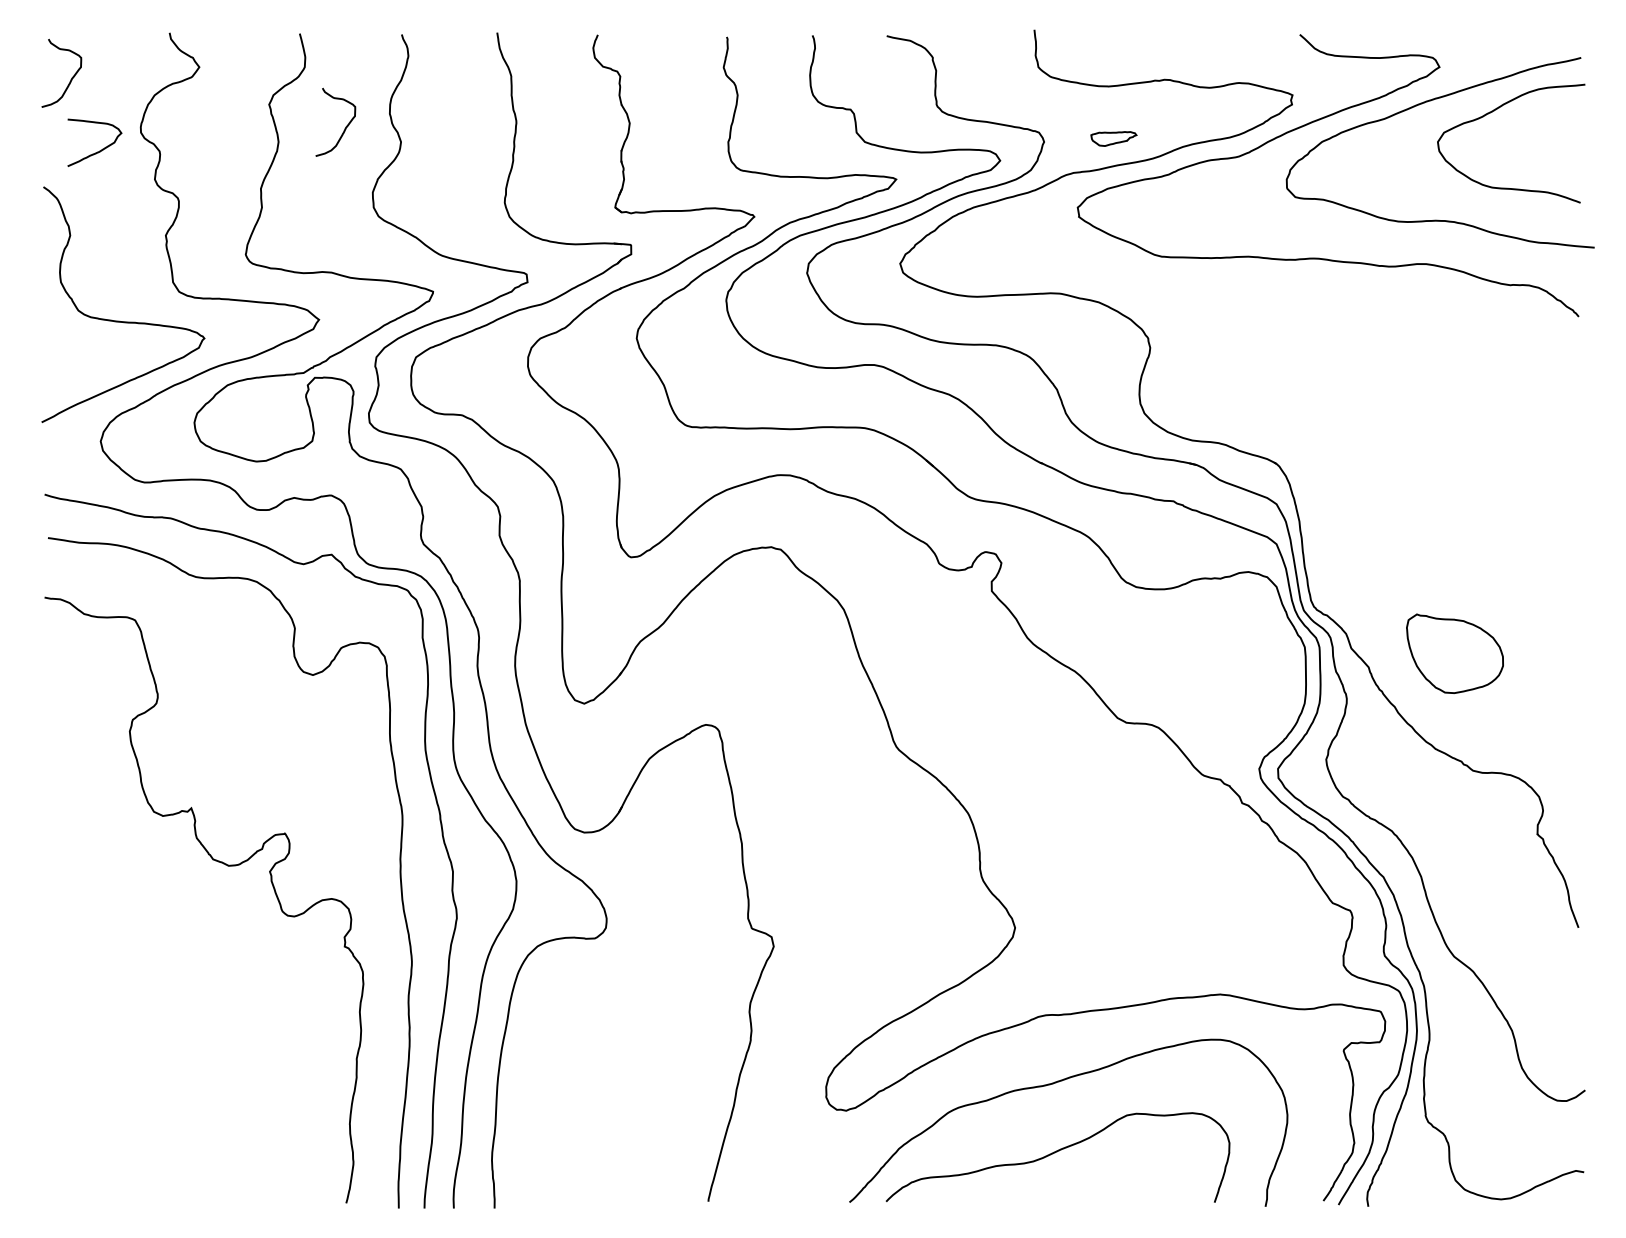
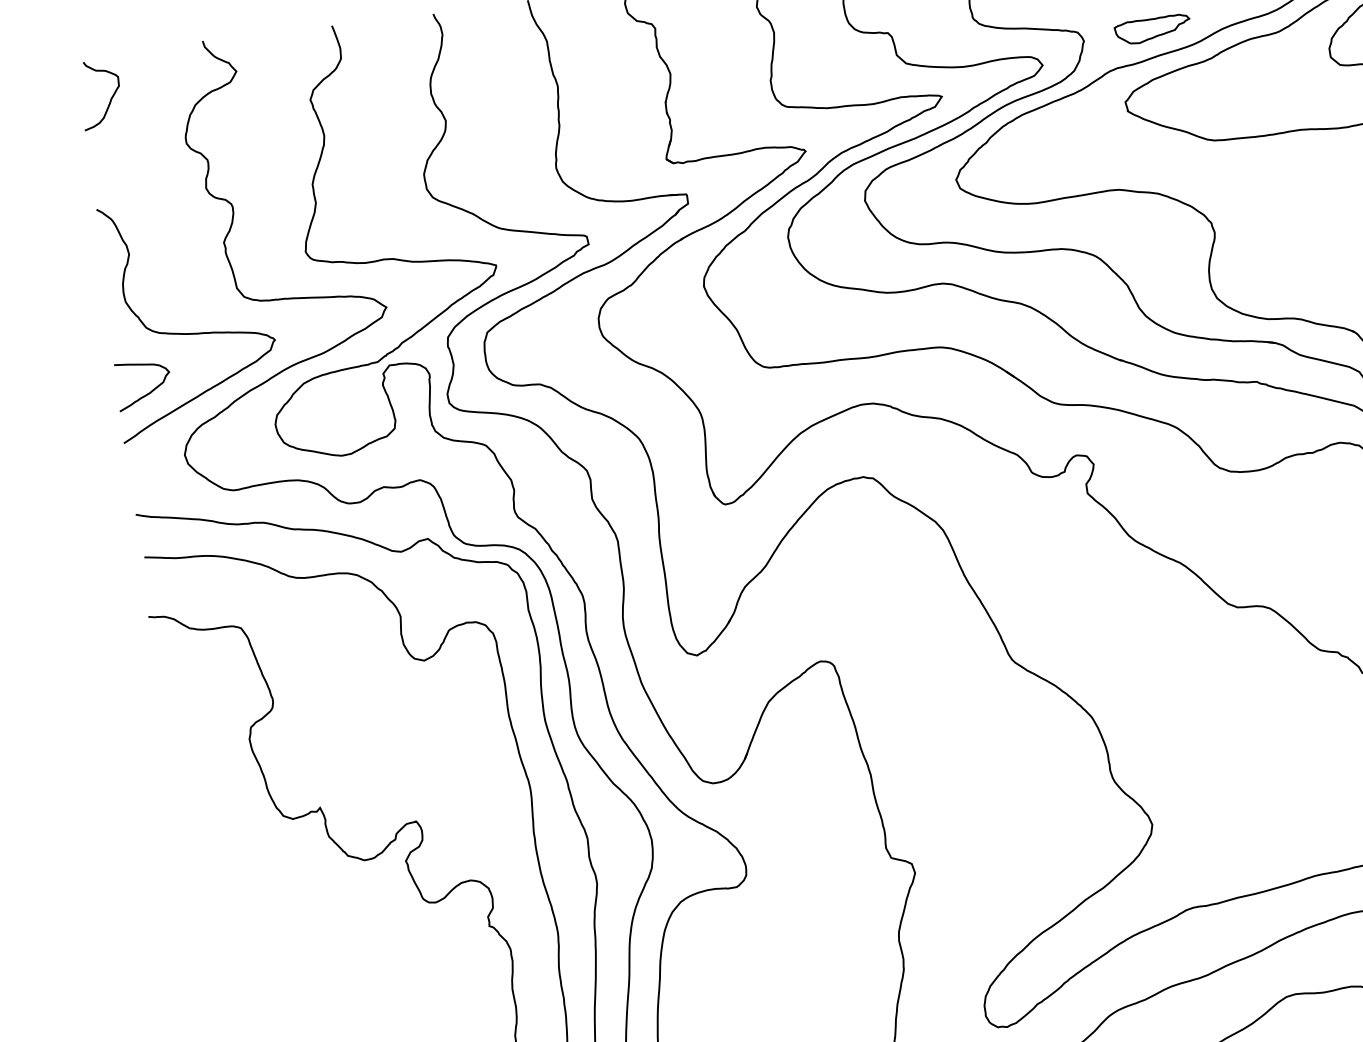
curve: (345, 126) -> (388, 112), removed
part: (1113, 138) -> (1152, 29), size x1.67
curve: (99, 150) -> (149, 391), moved

